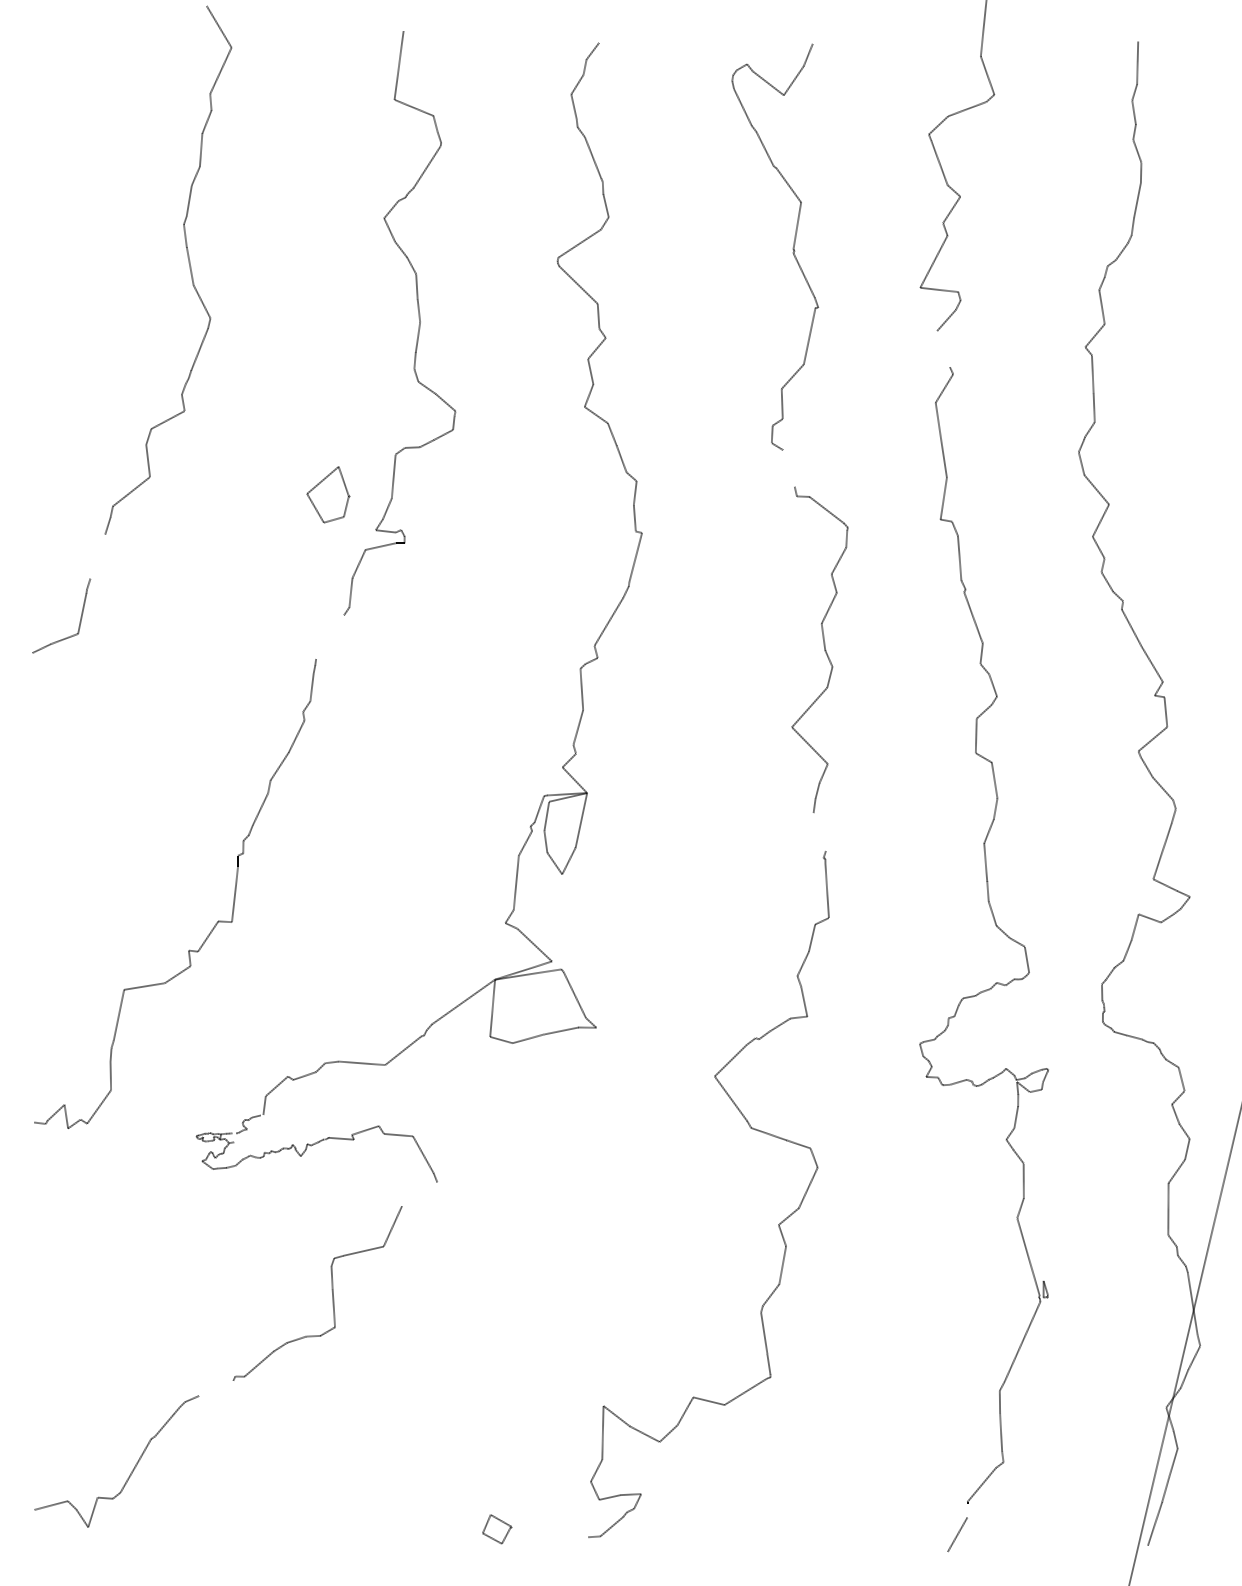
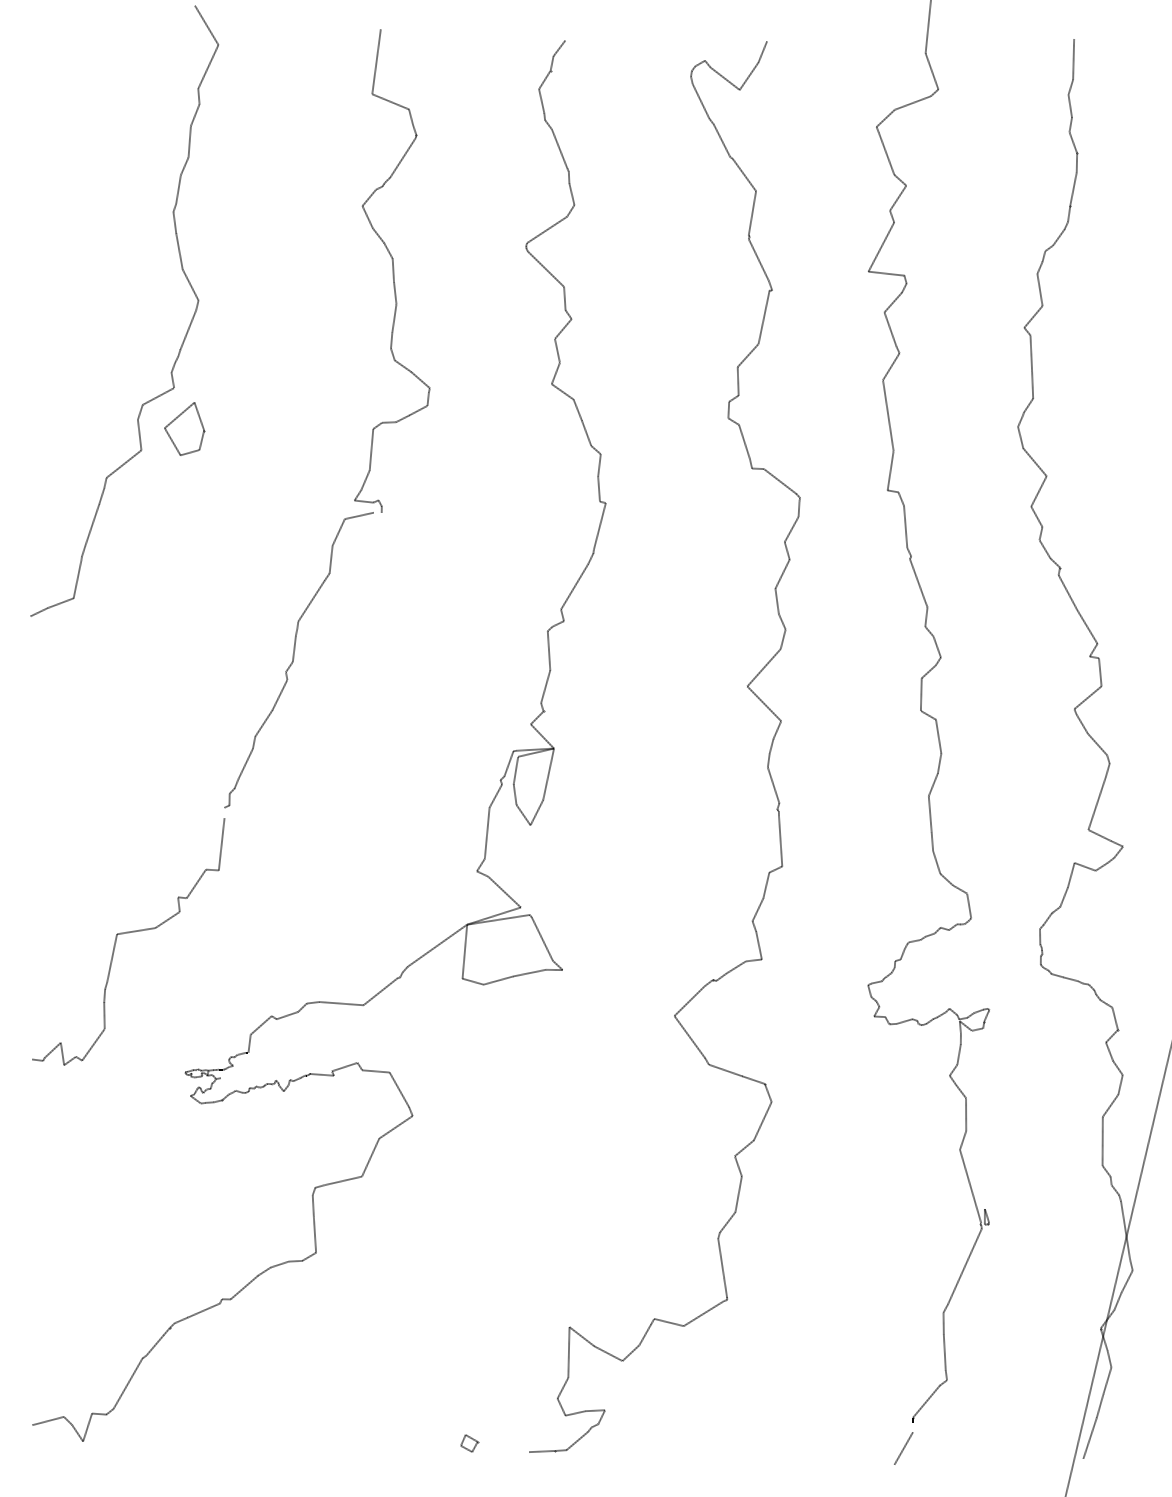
line: (943, 349) -> (890, 329), added
line: (788, 467) -> (744, 441), added
part: (328, 494) -> (184, 428), moved
line: (98, 555) -> (92, 524), added
line: (330, 636) -> (311, 600), added
line: (819, 832) -> (773, 785), added
line: (419, 1194) -> (395, 1127), added
line: (215, 1388) -> (203, 1310), added
part: (497, 1529) -> (469, 1443), size x0.62
line: (574, 1537) -> (542, 1451), added

